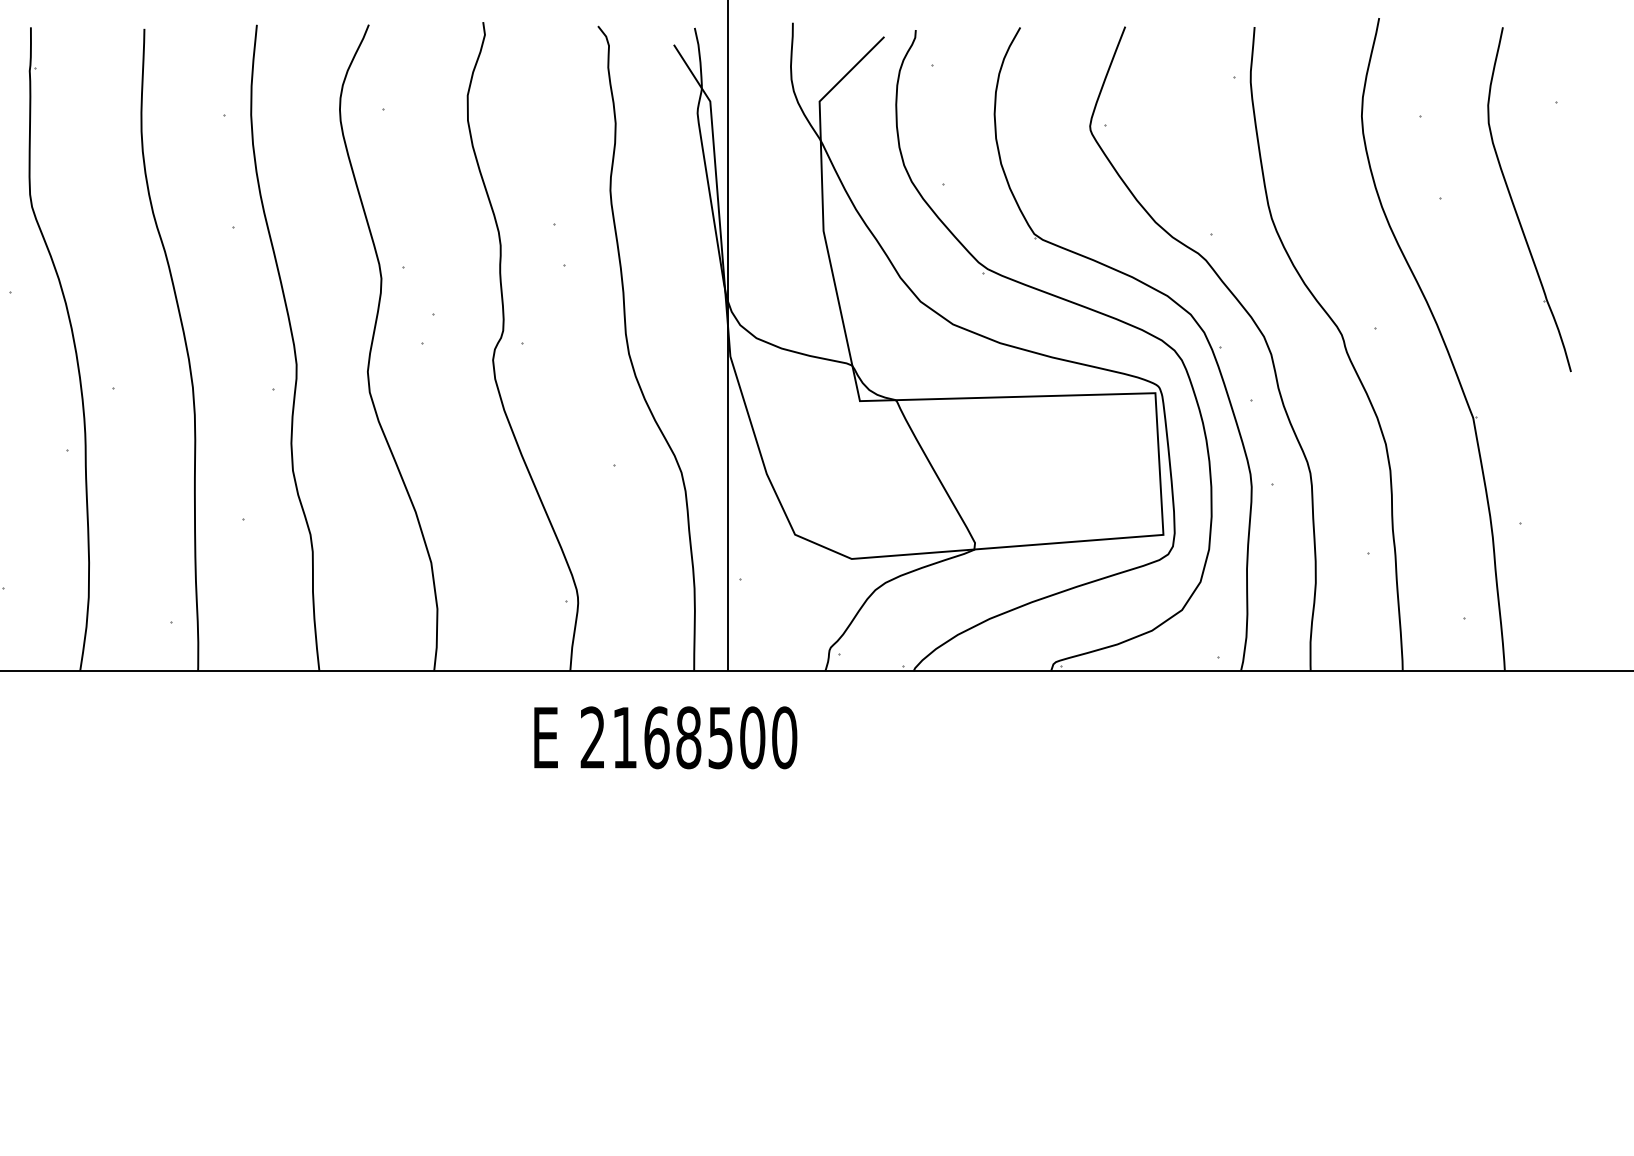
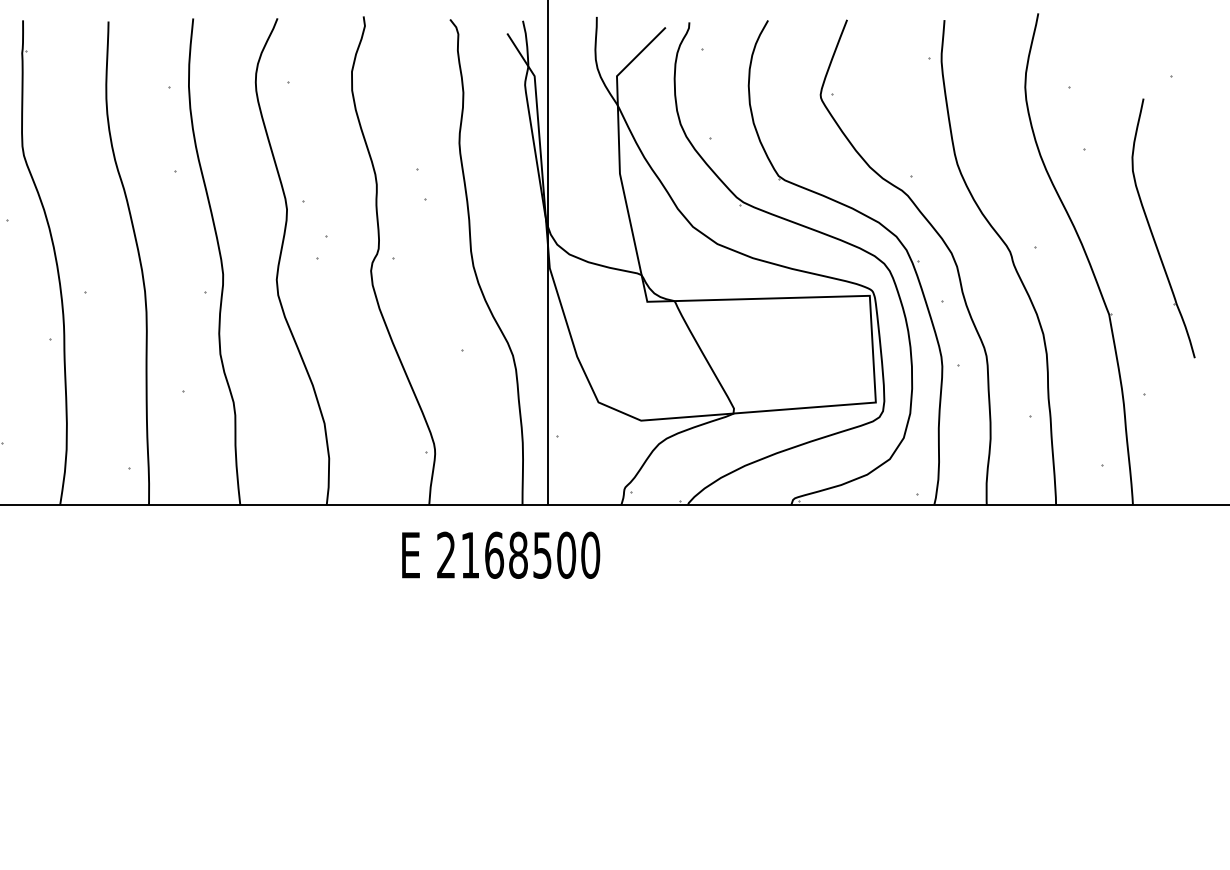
part: (1514, 204) -> (1152, 232), moved

